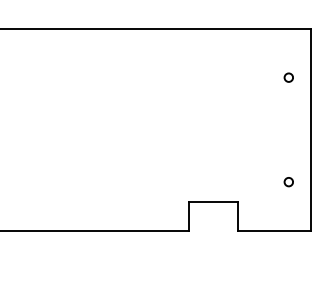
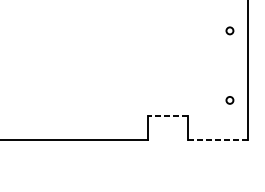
circle: (288, 77) -> (229, 30), moved
line: (213, 201) -> (167, 116), solid -> dashed
line: (274, 230) -> (218, 140), solid -> dashed

